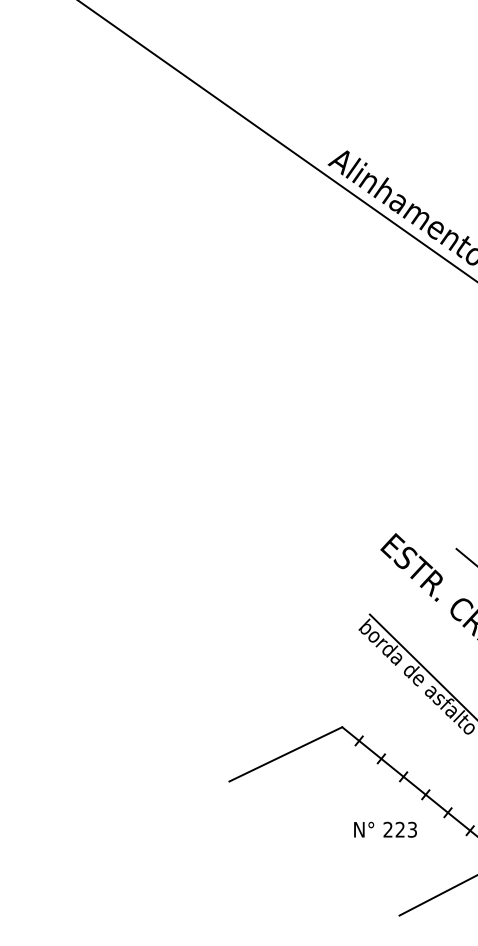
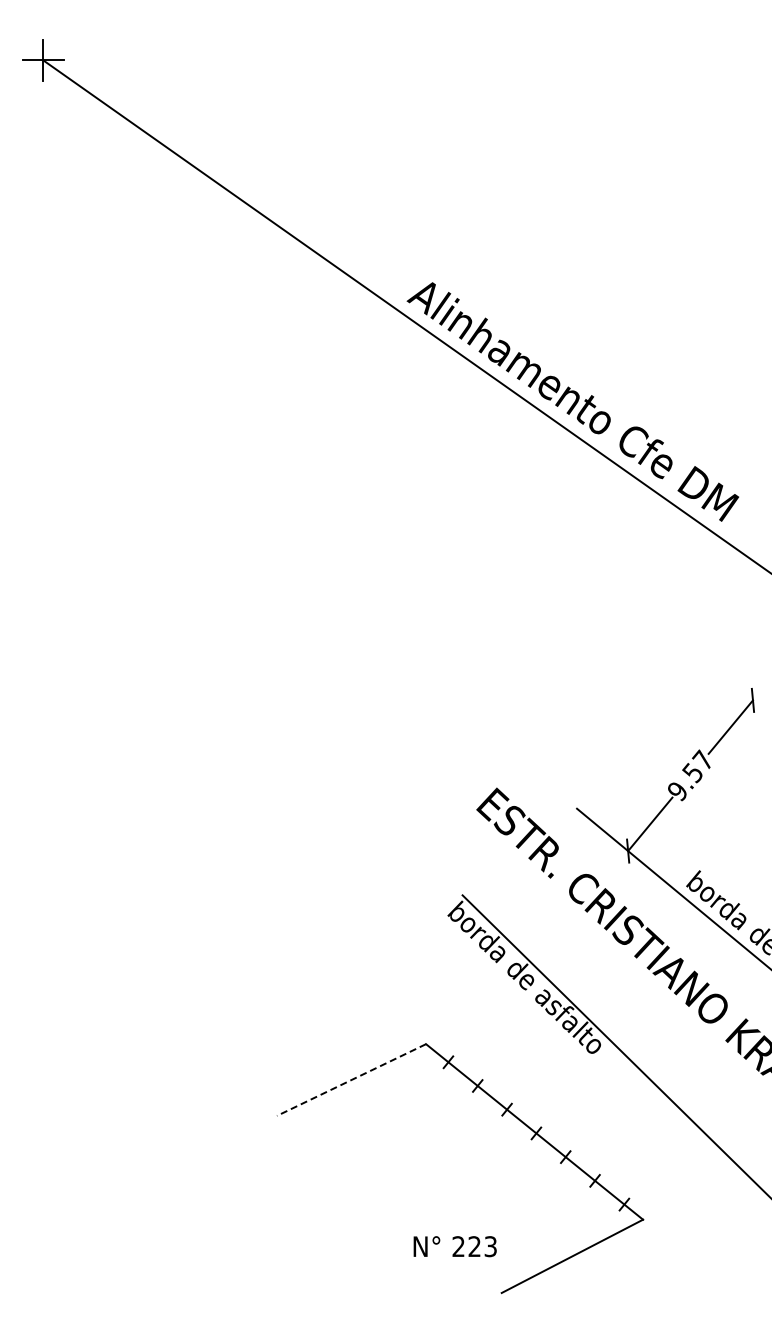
line: (285, 754) -> (351, 1080), solid -> dashed
text: (384, 829) -> (454, 1246), moved

